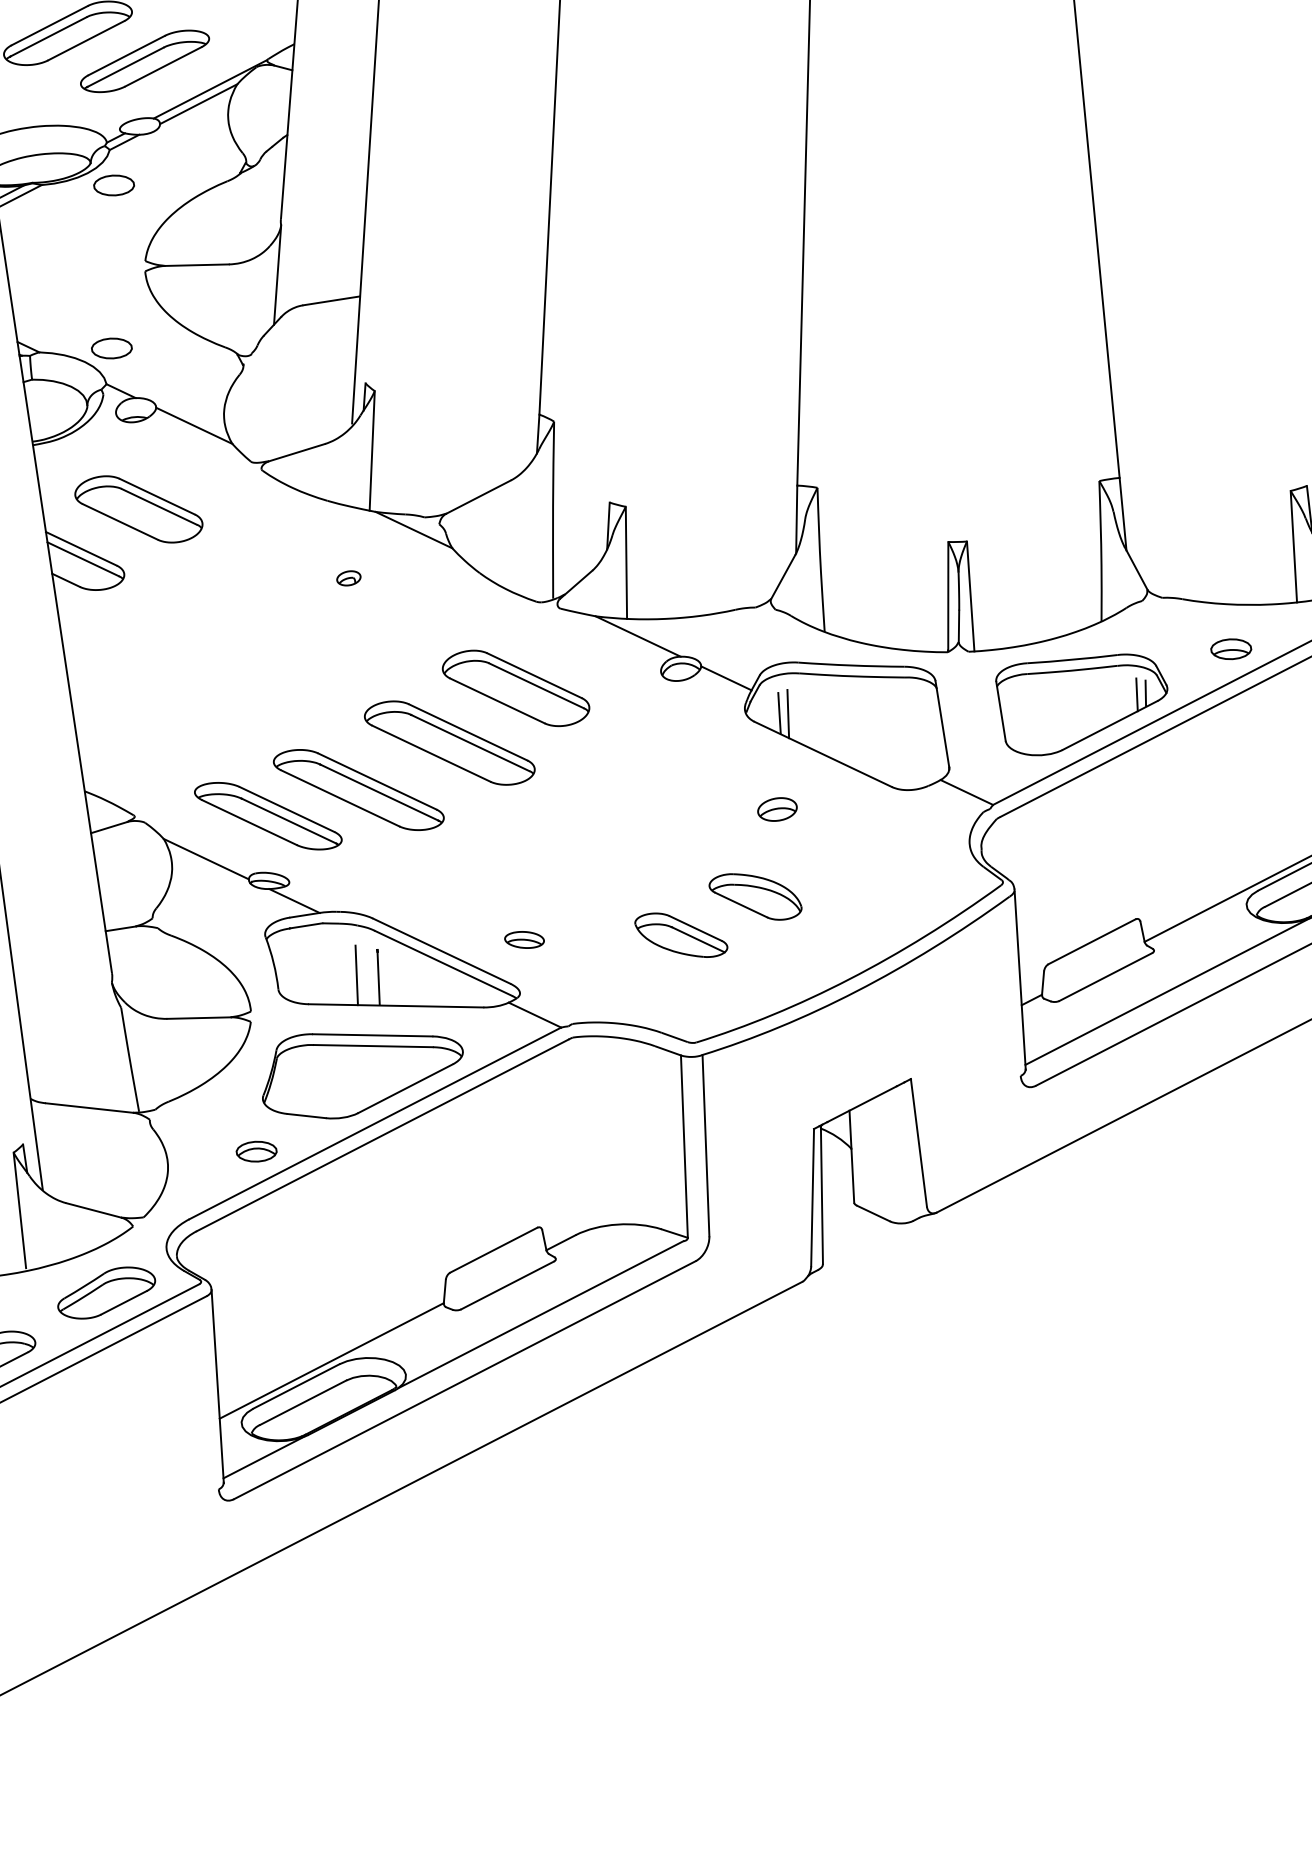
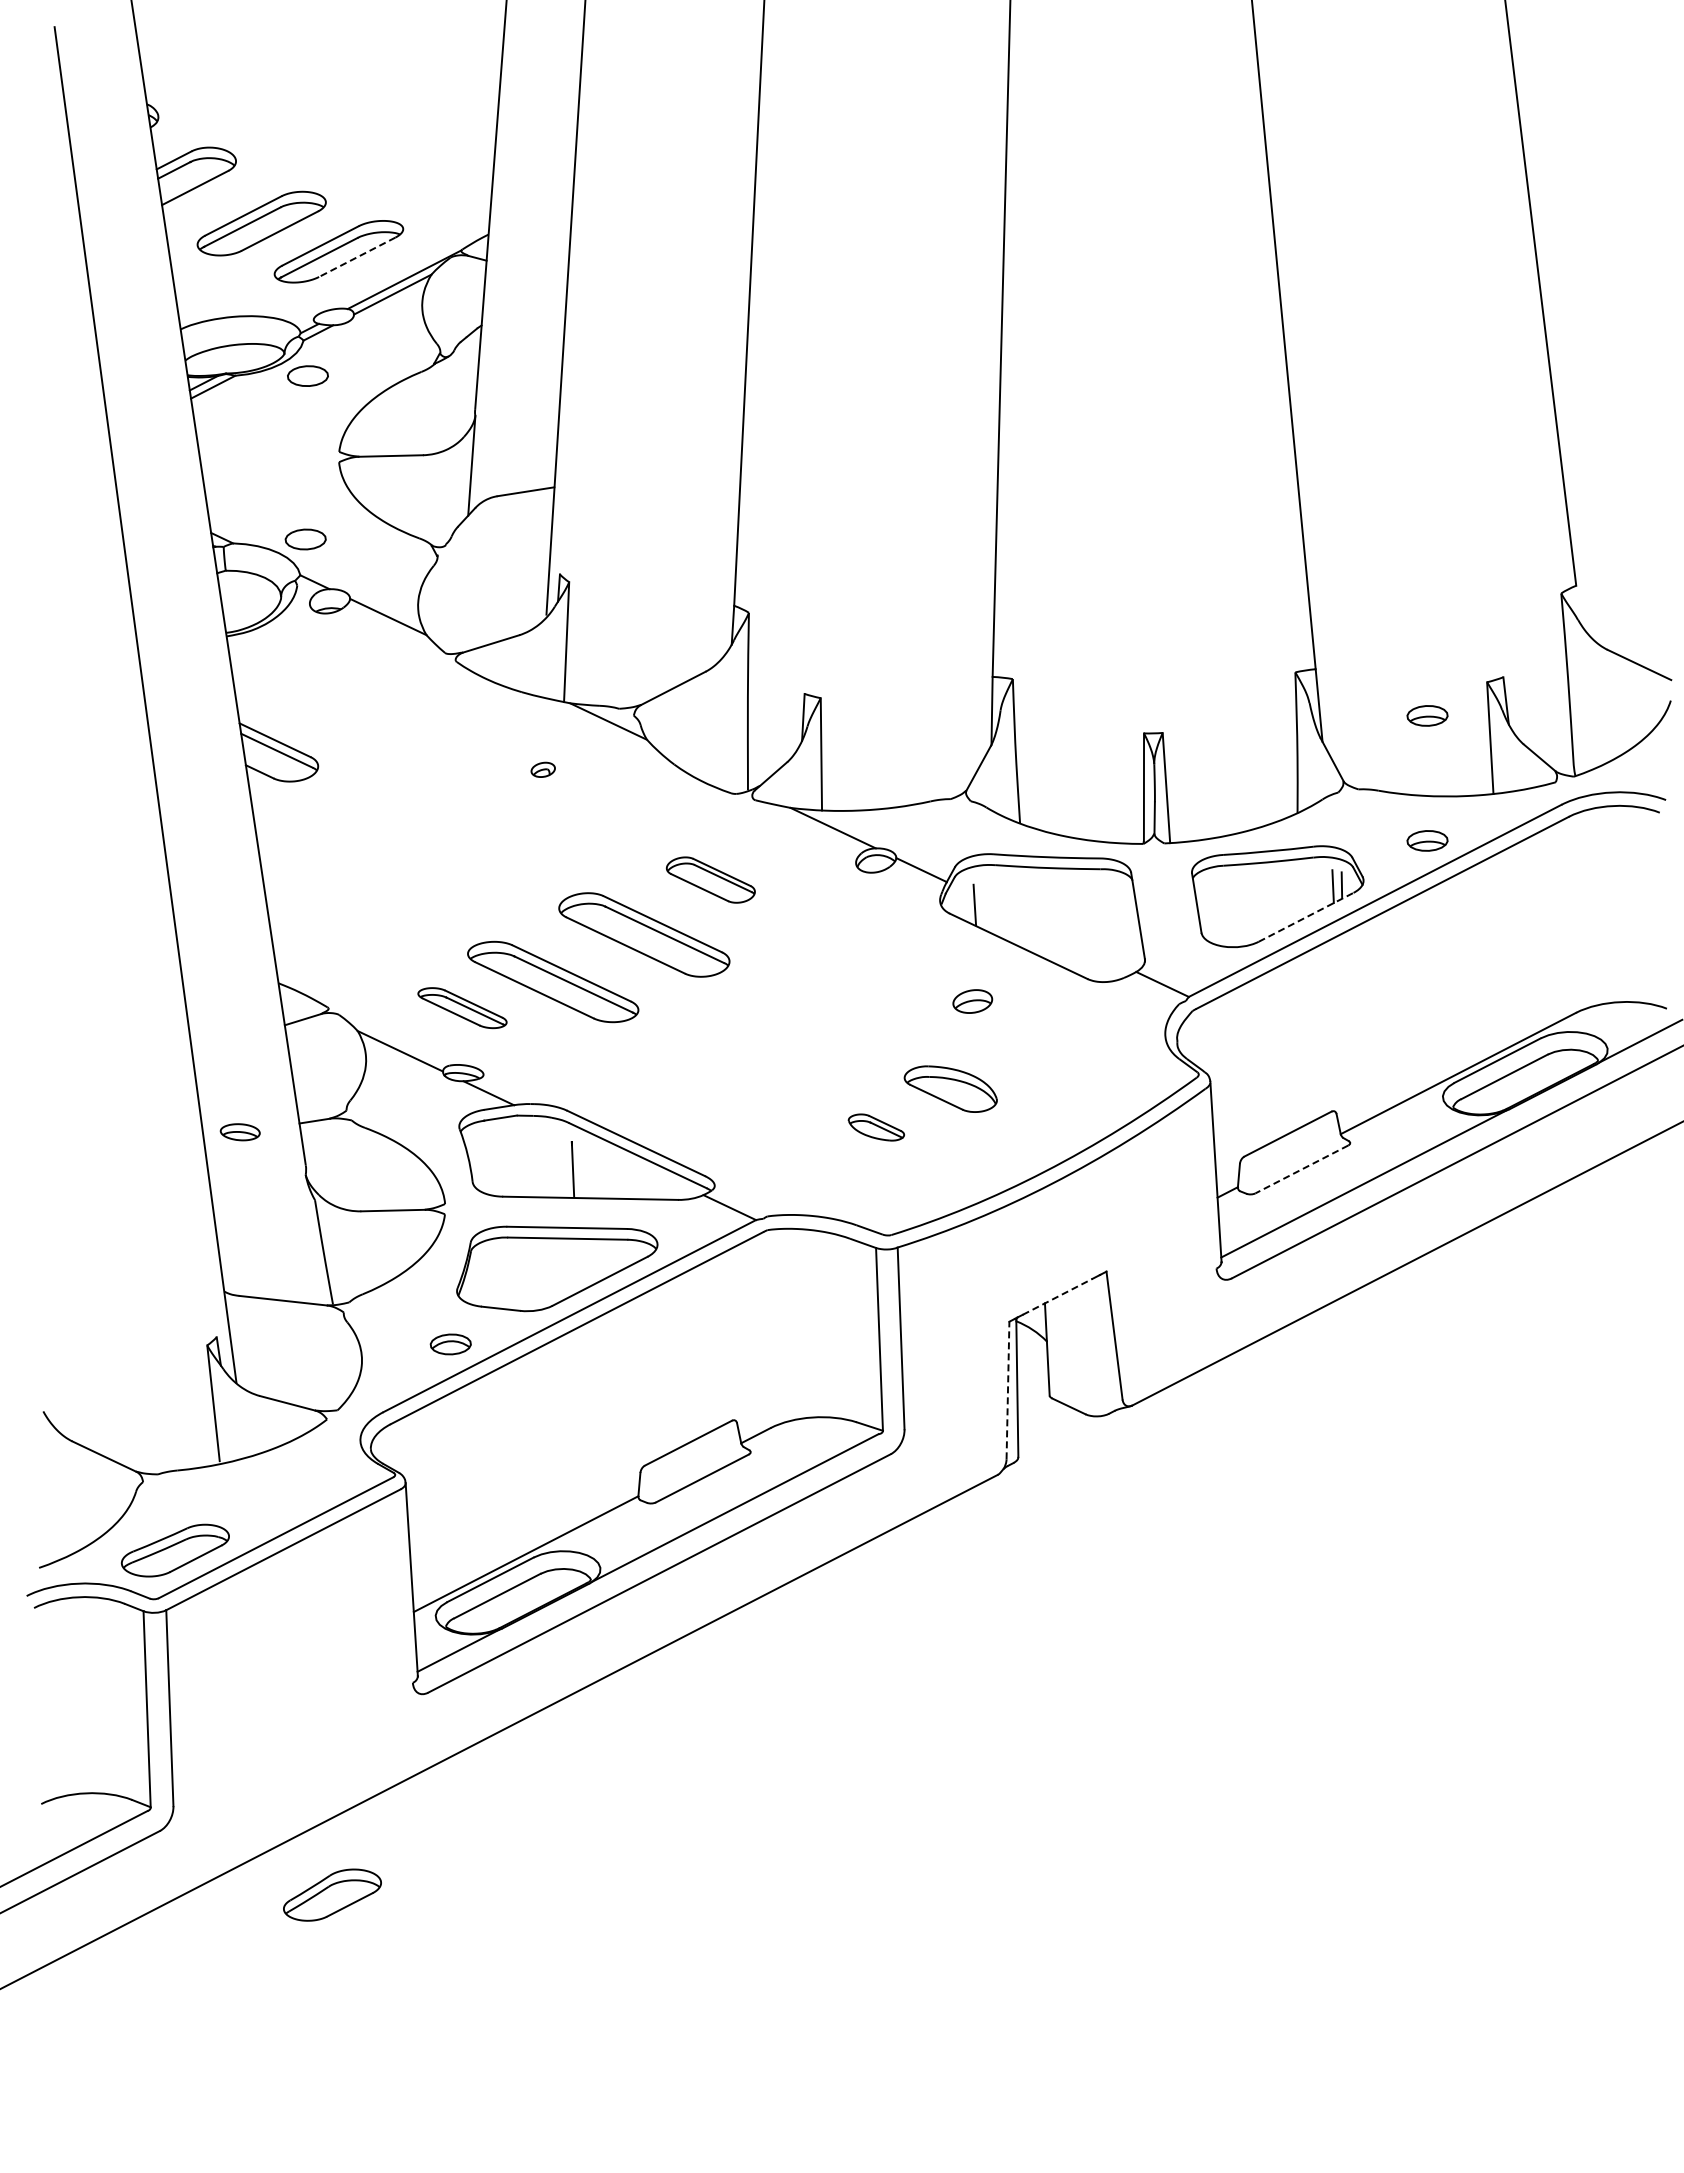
line: (163, 67) -> (357, 257), solid -> dashed
part: (138, 509) -> (332, 700), removed
part: (1231, 524) -> (1427, 715), added
part: (515, 687) -> (710, 879), size x0.6
line: (788, 713) -> (983, 905), removed
line: (1110, 725) -> (1306, 917), solid -> dashed
part: (268, 815) -> (462, 1007), size x0.6
part: (681, 935) -> (876, 1127), size x0.6
part: (523, 940) -> (239, 1132), moved
line: (356, 975) -> (550, 1167), removed
line: (1105, 977) -> (1301, 1169), solid -> dashed
line: (863, 1103) -> (1058, 1296), solid -> dashed
line: (812, 1197) -> (1007, 1390), solid -> dashed
part: (106, 1292) -> (332, 1894), moved

